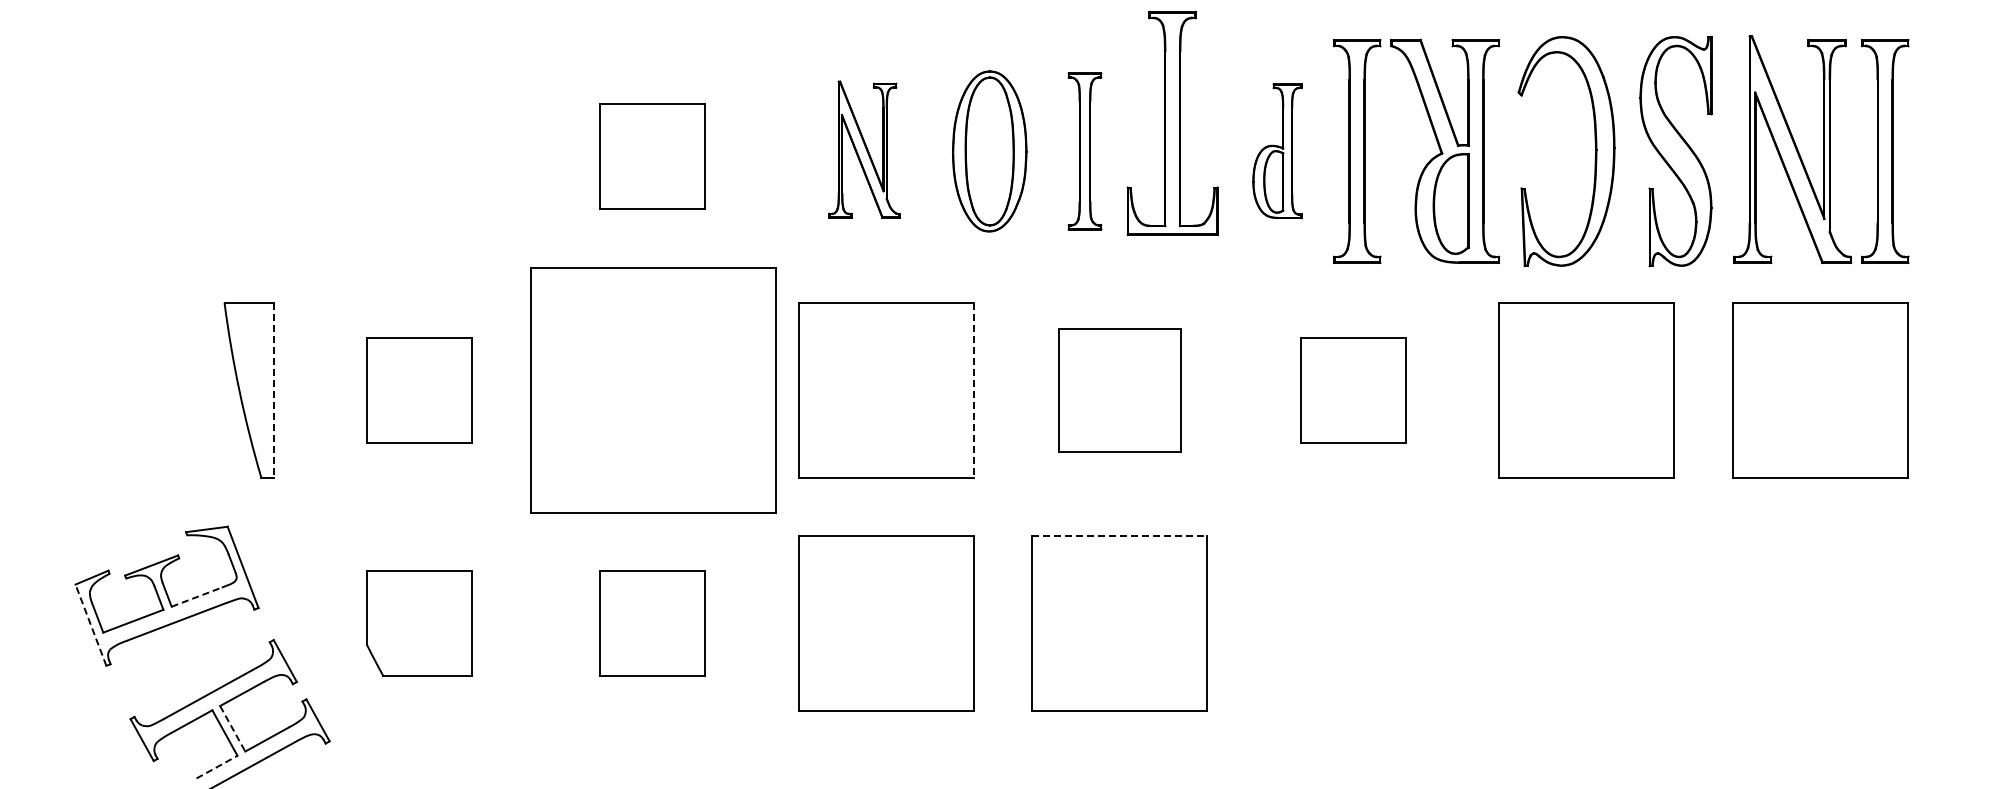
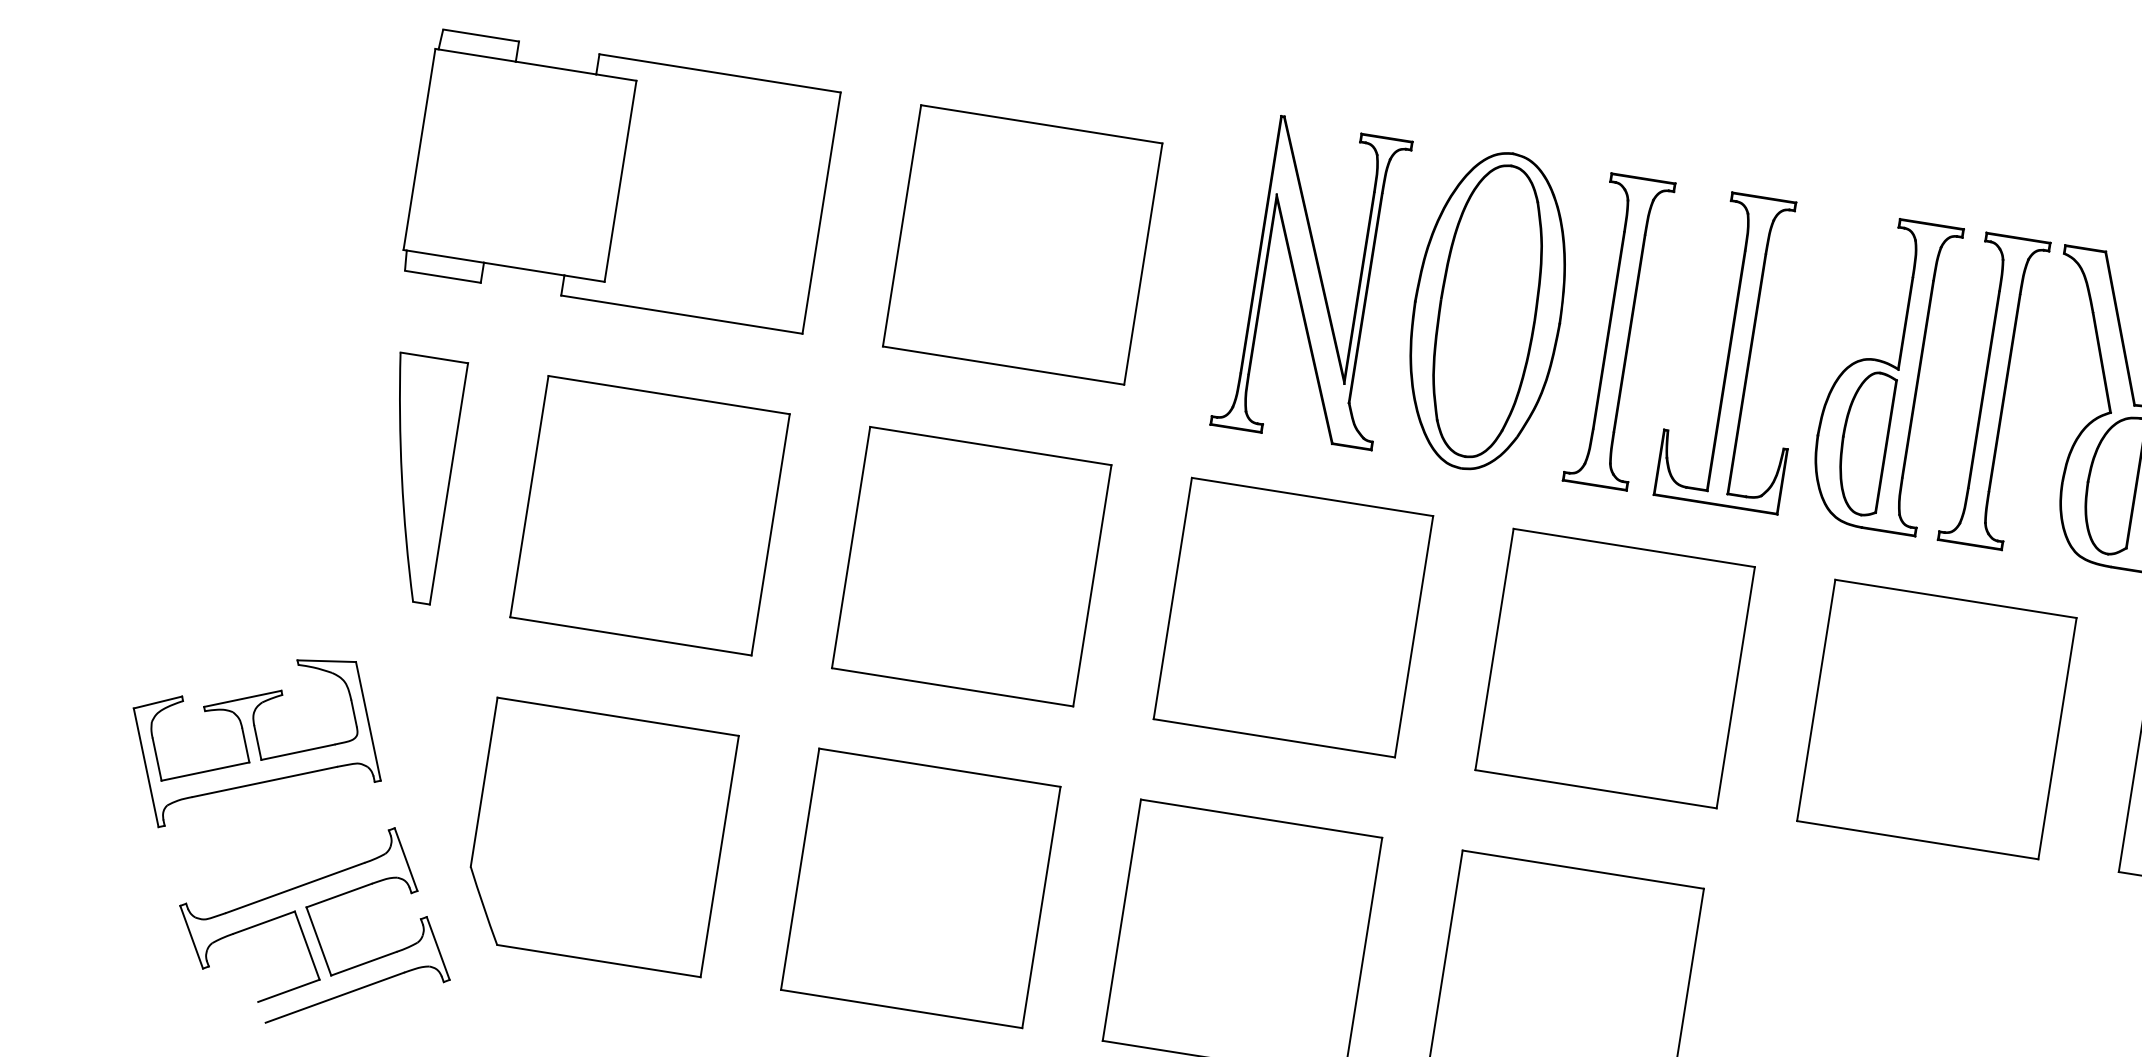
part: (1172, 122) -> (1739, 349), moved
part: (864, 149) -> (1315, 281), size x1.67
part: (1277, 150) -> (1884, 372), size x1.67
part: (989, 151) -> (1487, 311), size x1.43
part: (1084, 151) -> (1618, 331), size x1.43
part: (360, 156) -> (619, 180), added
part: (652, 156) -> (1022, 244), size x1.67
line: (273, 390) -> (448, 484), dashed -> solid
part: (419, 390) -> (650, 516), size x1.67
part: (652, 390) -> (971, 566), size x0.71
line: (973, 390) -> (1413, 637), dashed -> solid
part: (1119, 390) -> (1614, 668), size x1.43
part: (1353, 390) -> (1936, 719), size x1.67
line: (1119, 536) -> (1582, 870), dashed -> solid
line: (196, 597) -> (297, 752), dashed -> solid
part: (419, 623) -> (599, 837), size x1.67
part: (652, 623) -> (920, 887), size x1.67
line: (90, 624) -> (145, 766), dashed -> solid
line: (232, 728) -> (318, 941), dashed -> solid
line: (217, 766) -> (289, 990), dashed -> solid

